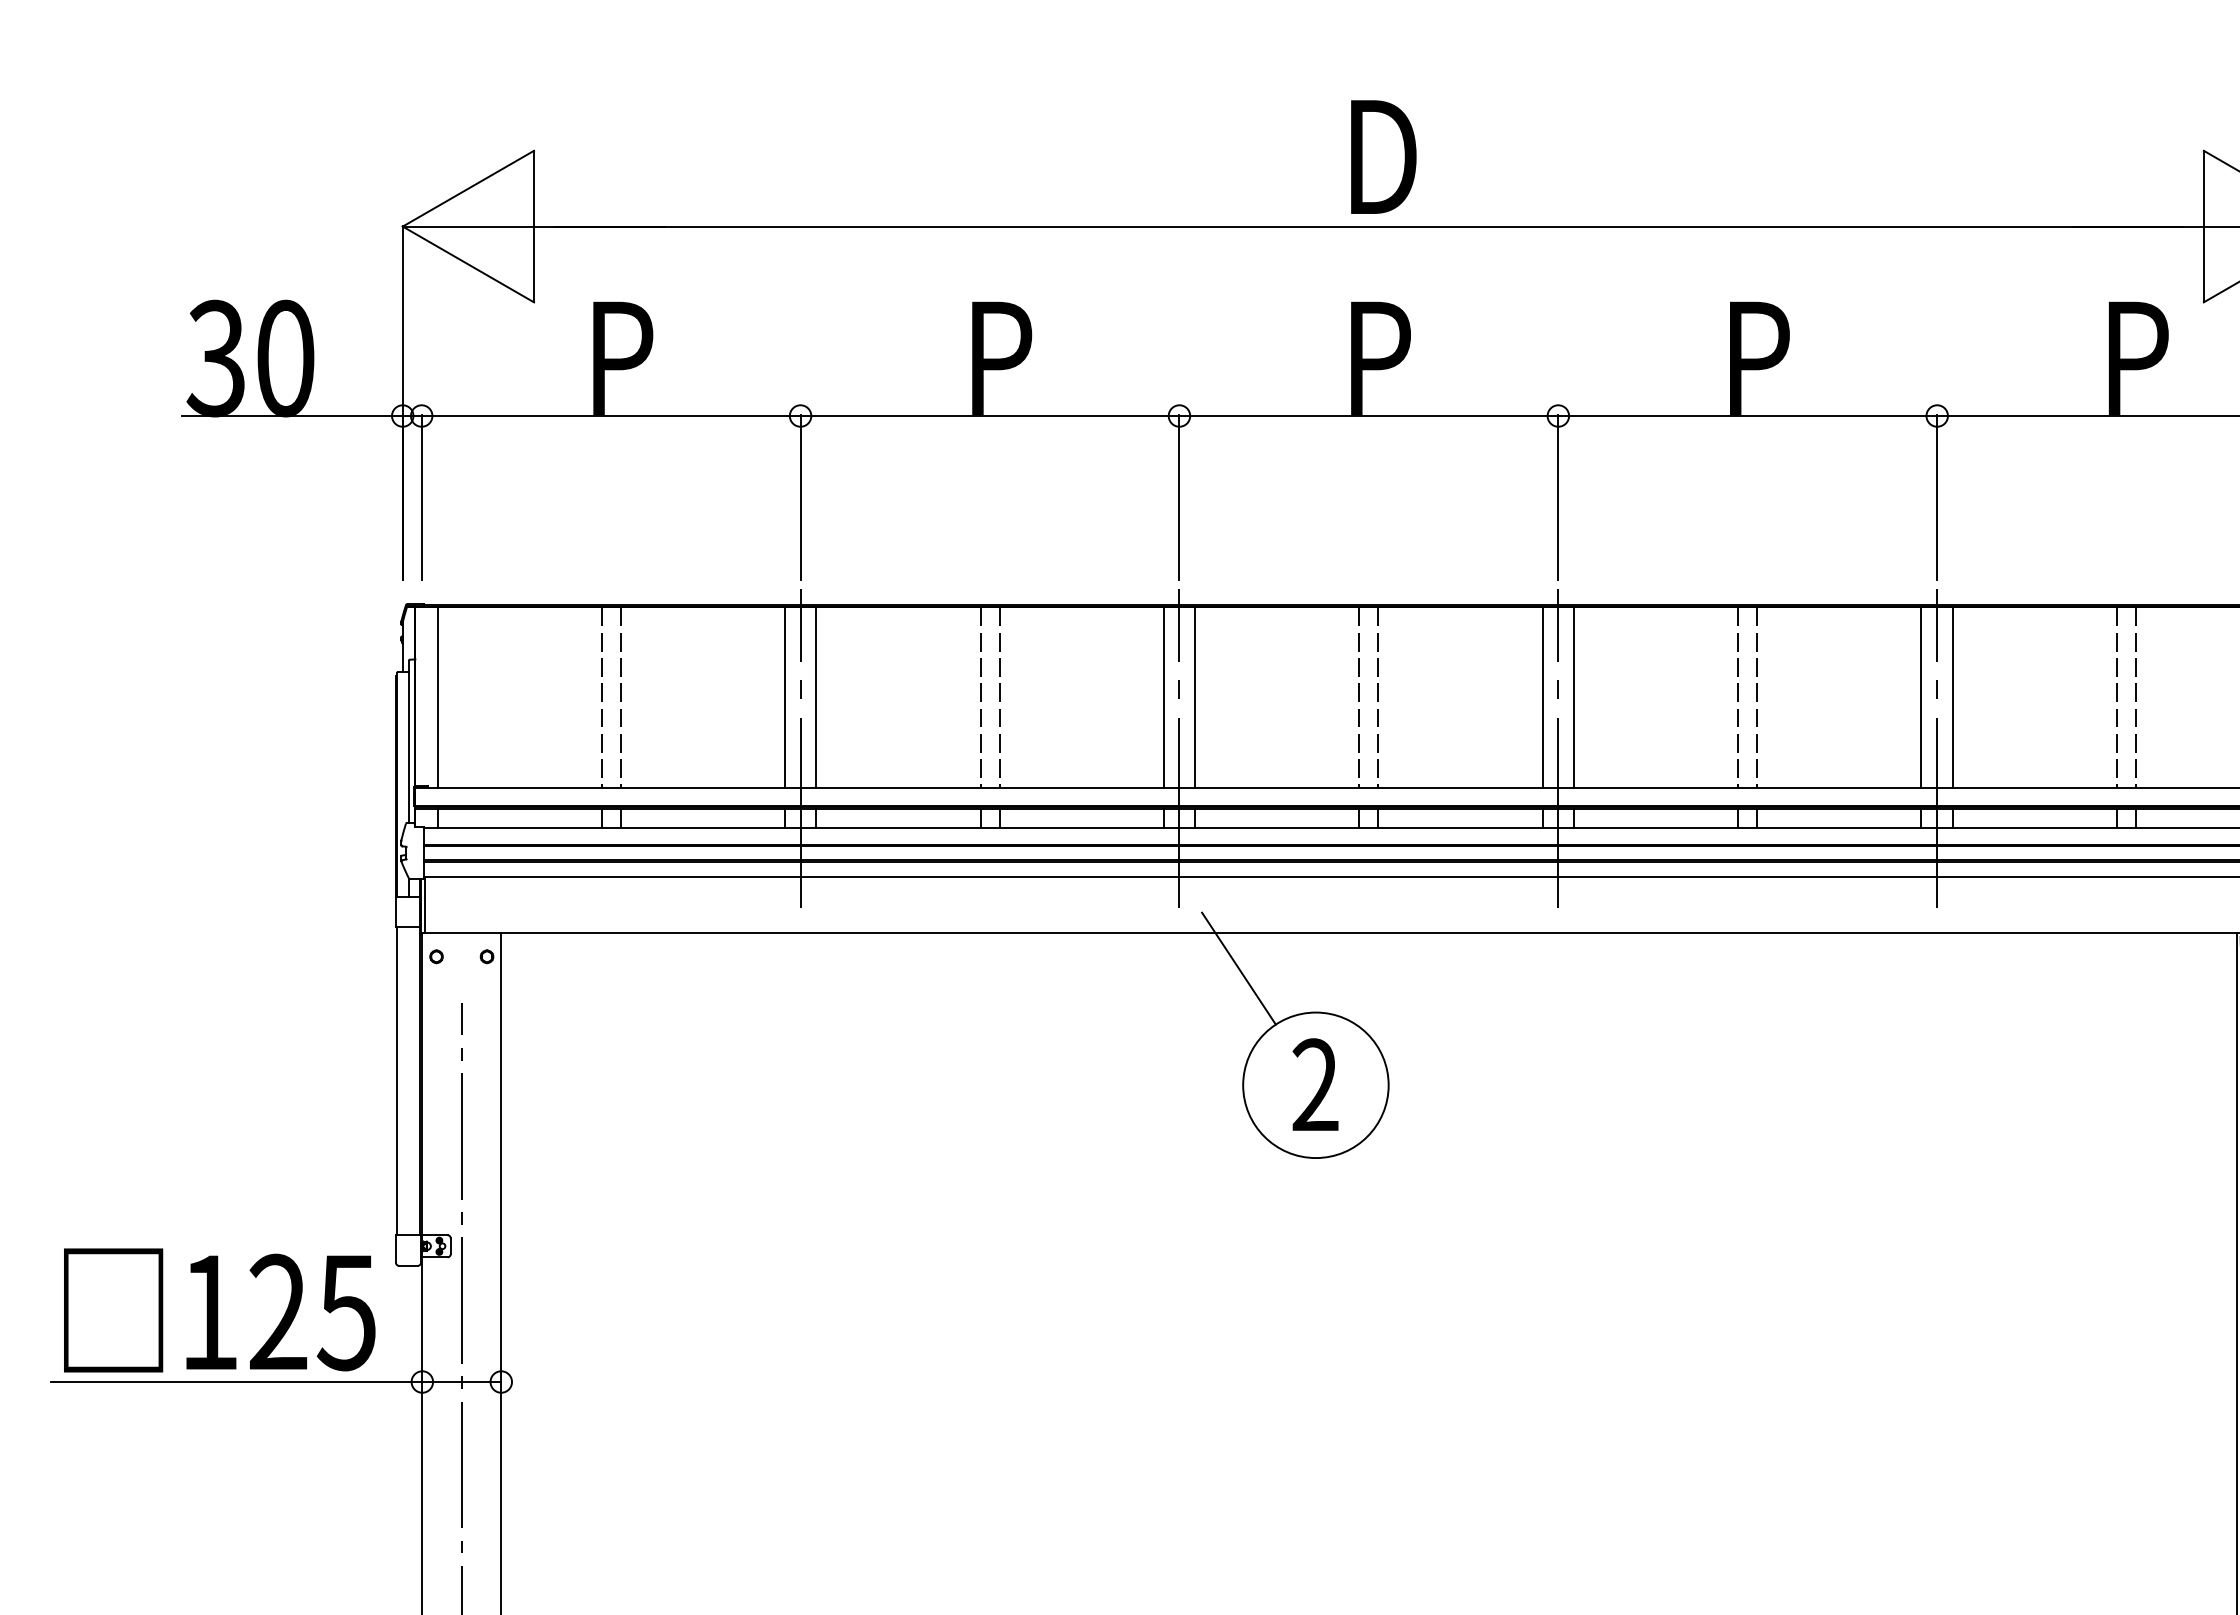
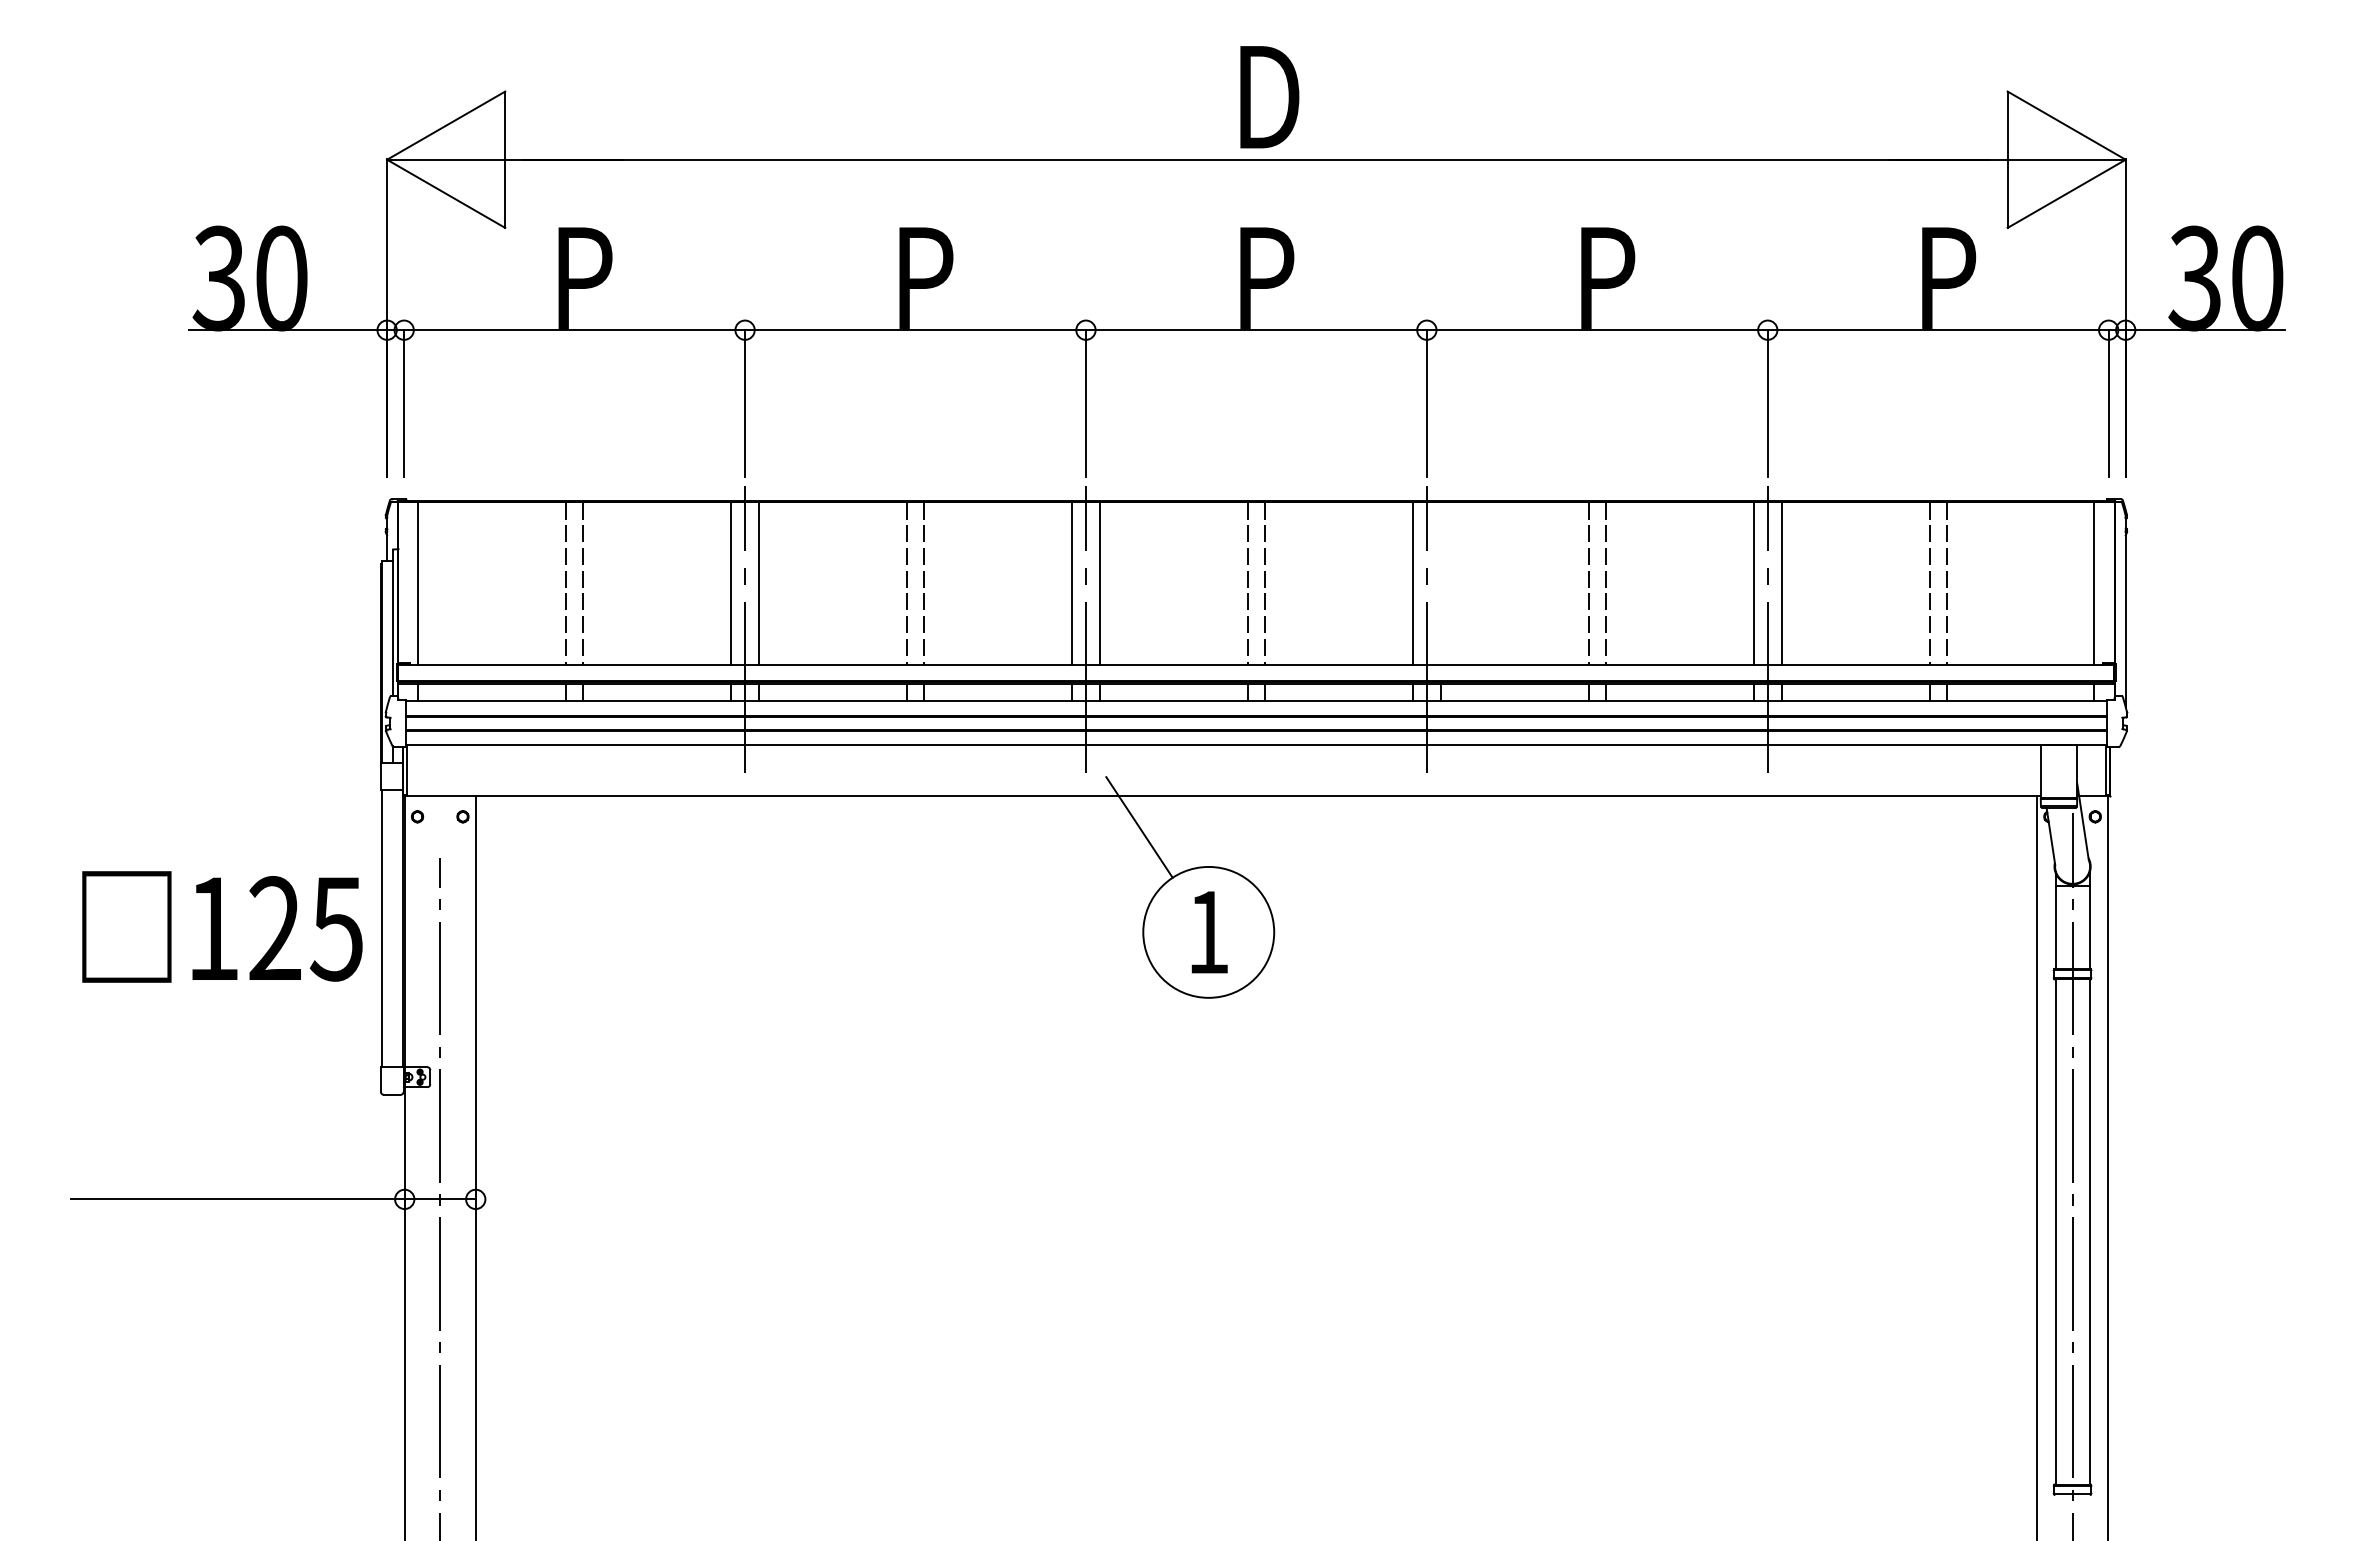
line: (1574, 697) -> (1441, 583), removed
text: (1314, 1084) -> (1207, 931), 2 -> 1
text: (219, 1309) -> (222, 926), moved

